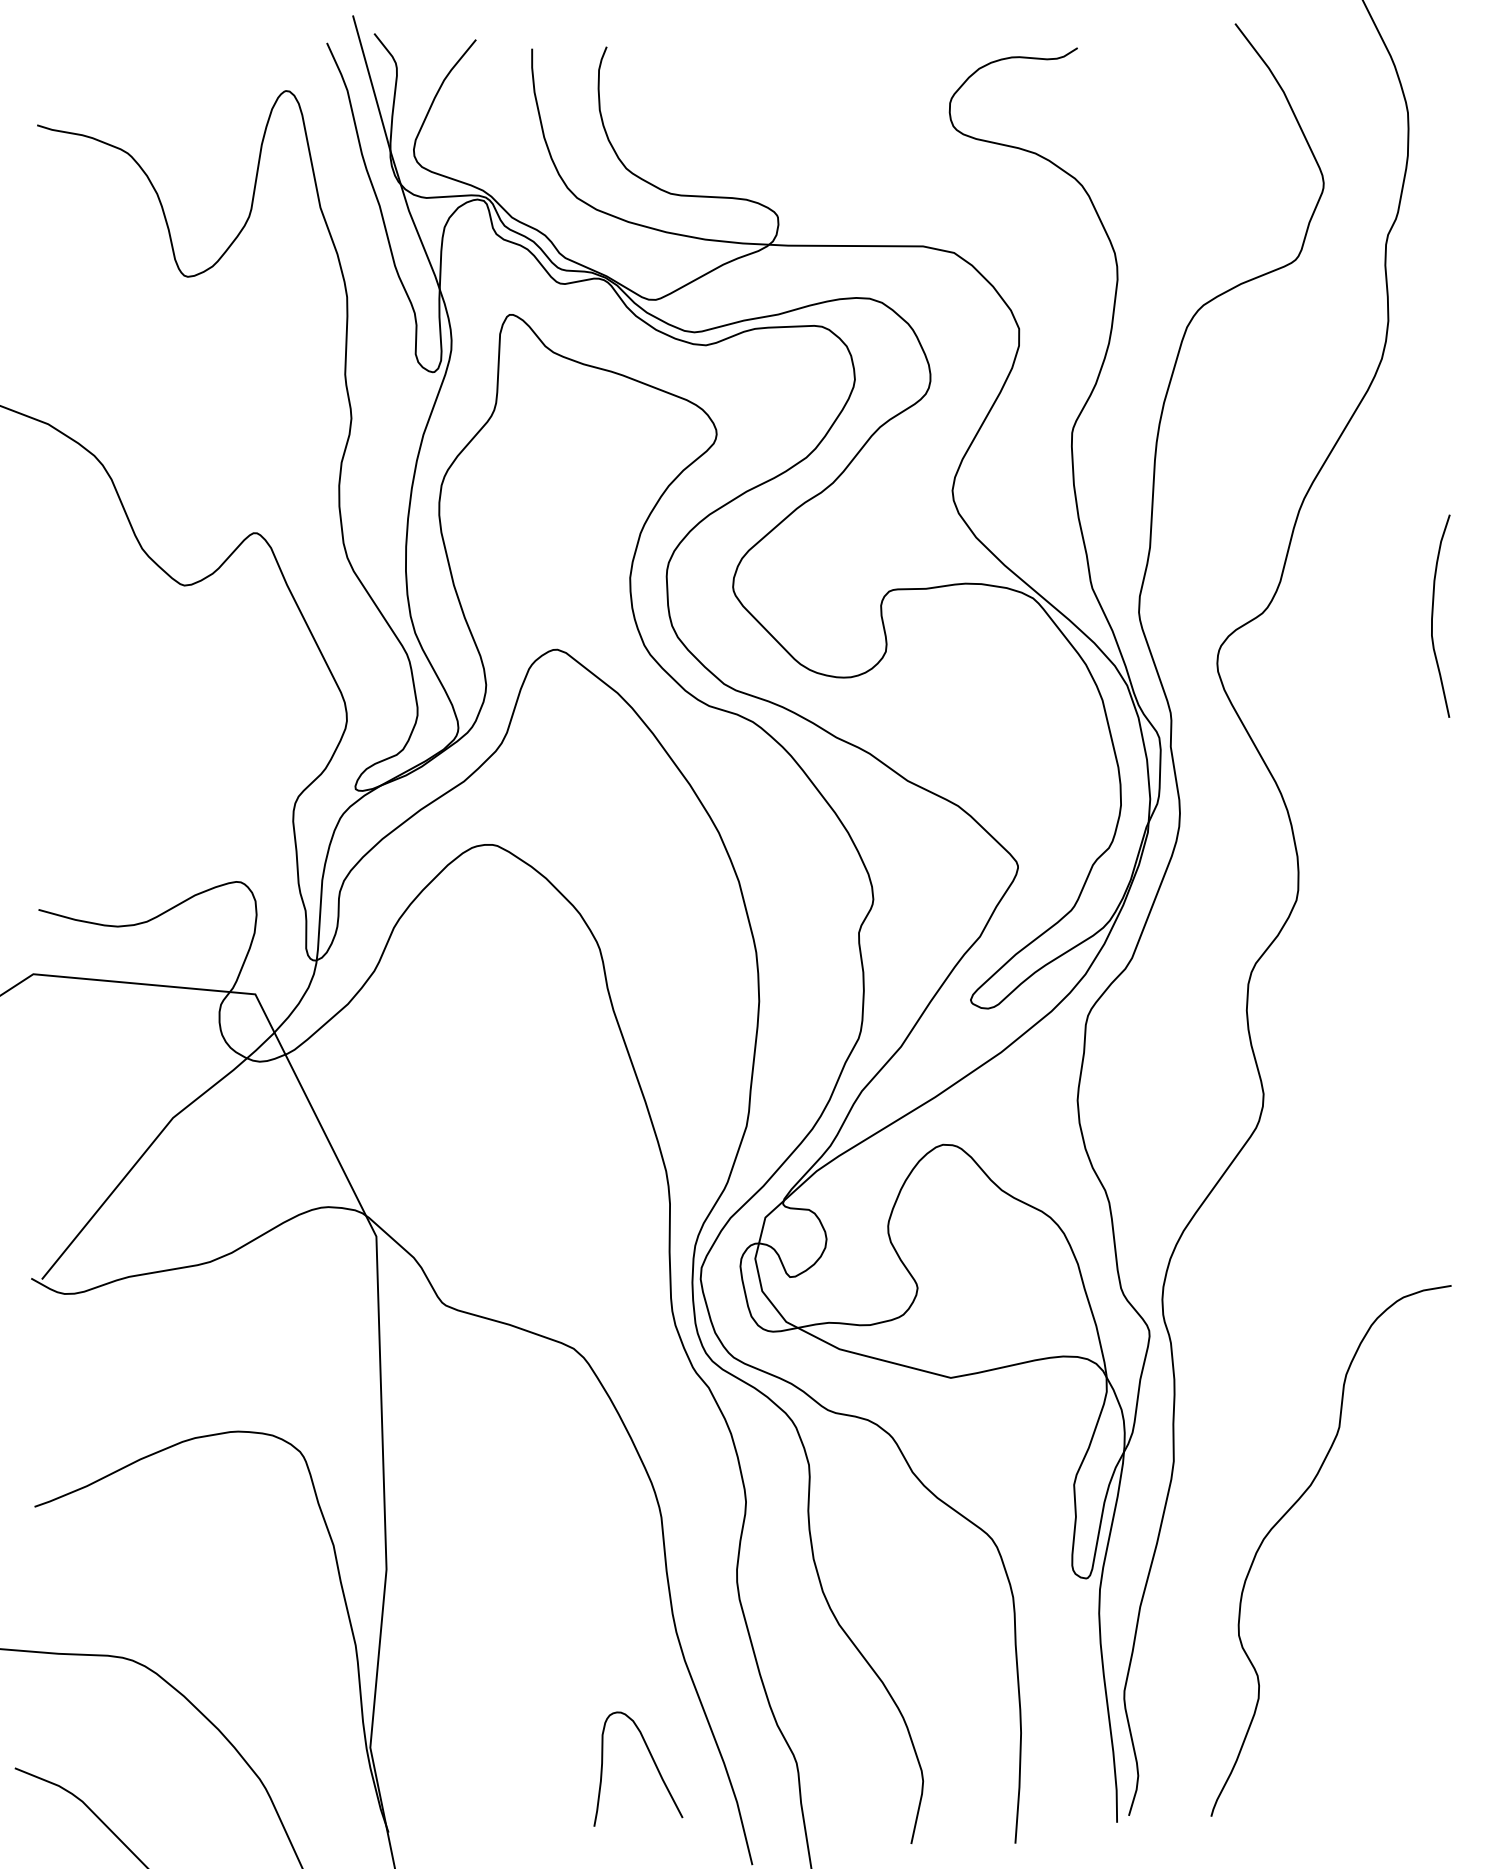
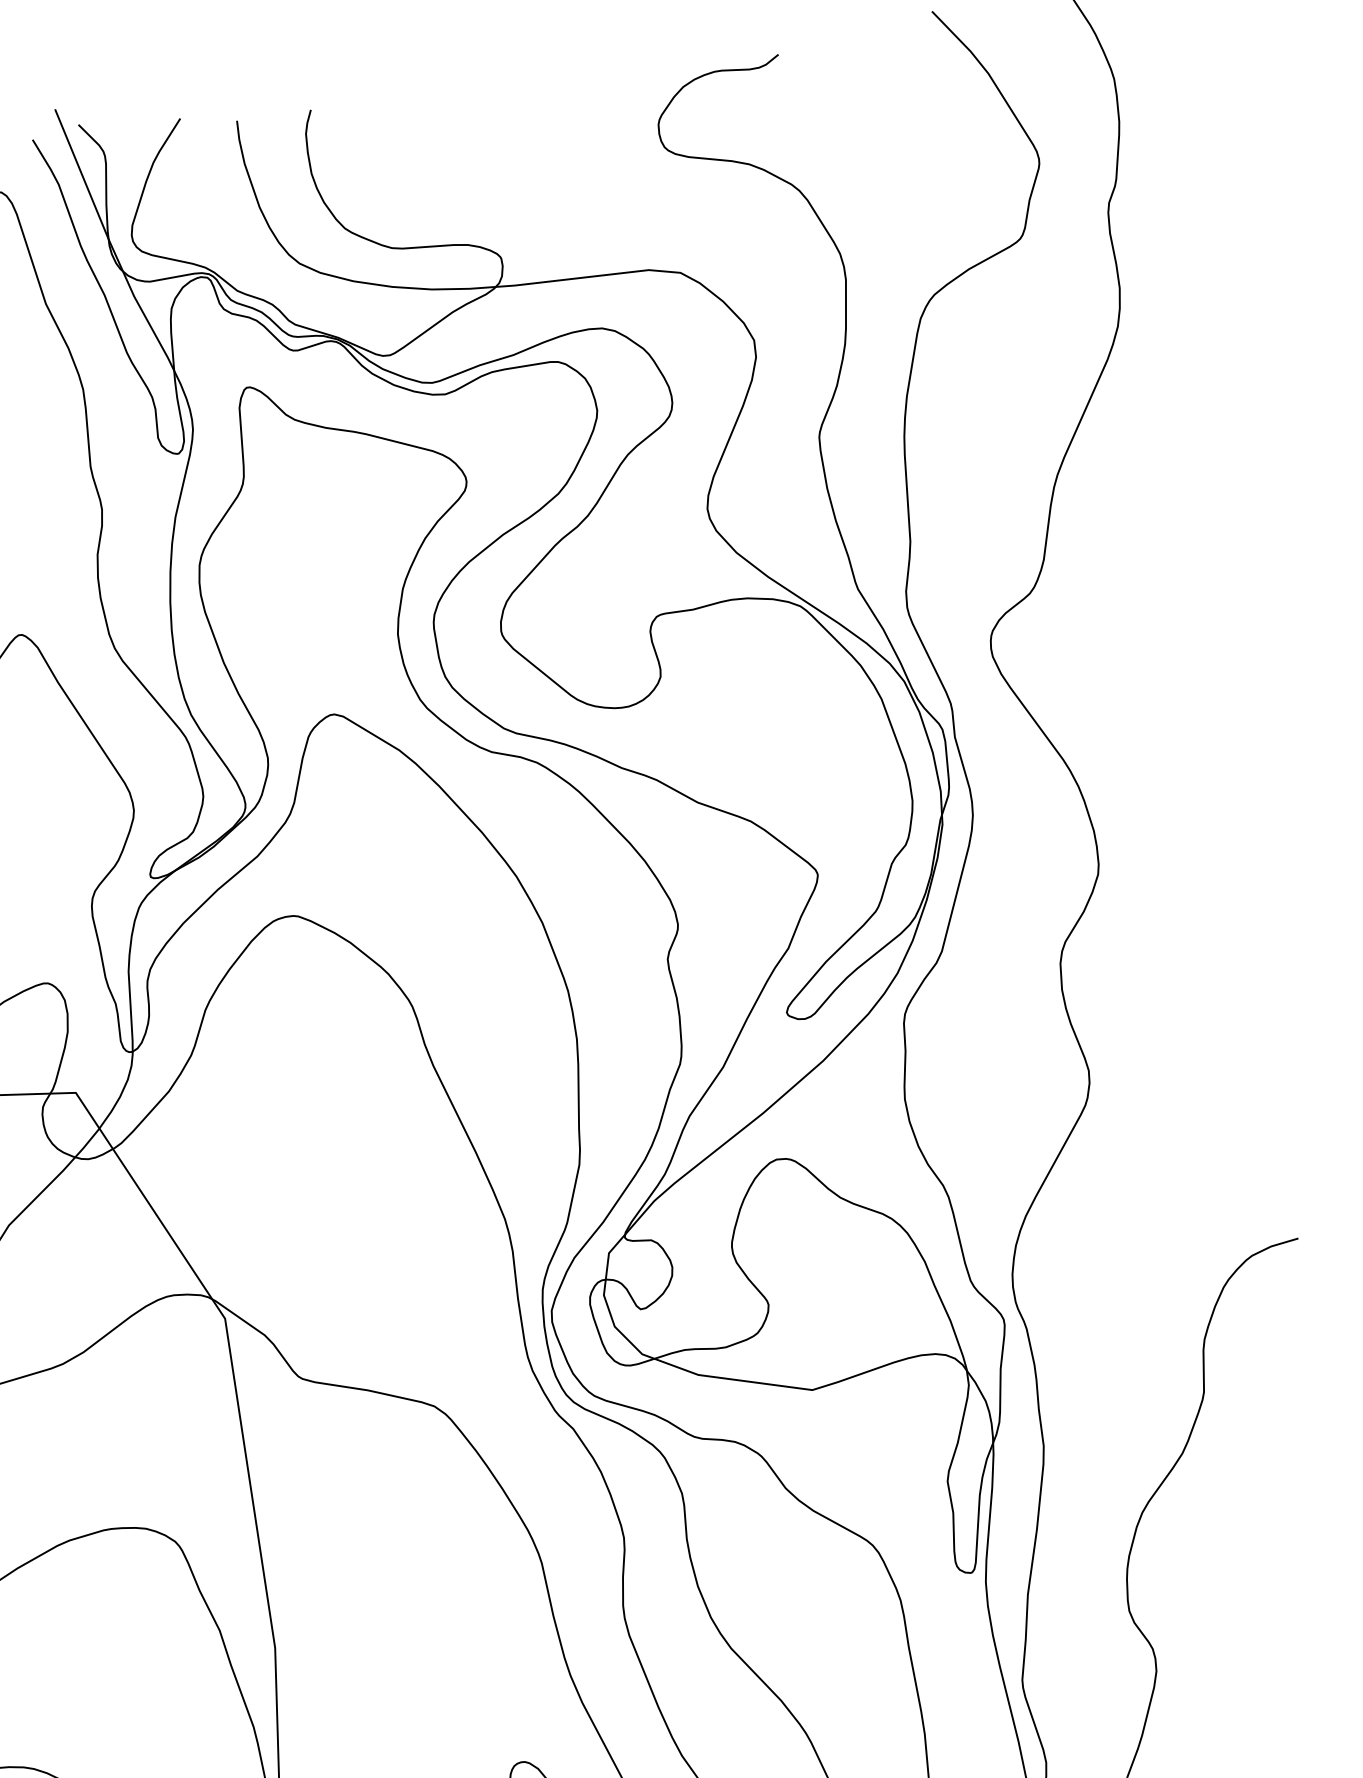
curve: (1433, 615) -> (1199, 575), removed

